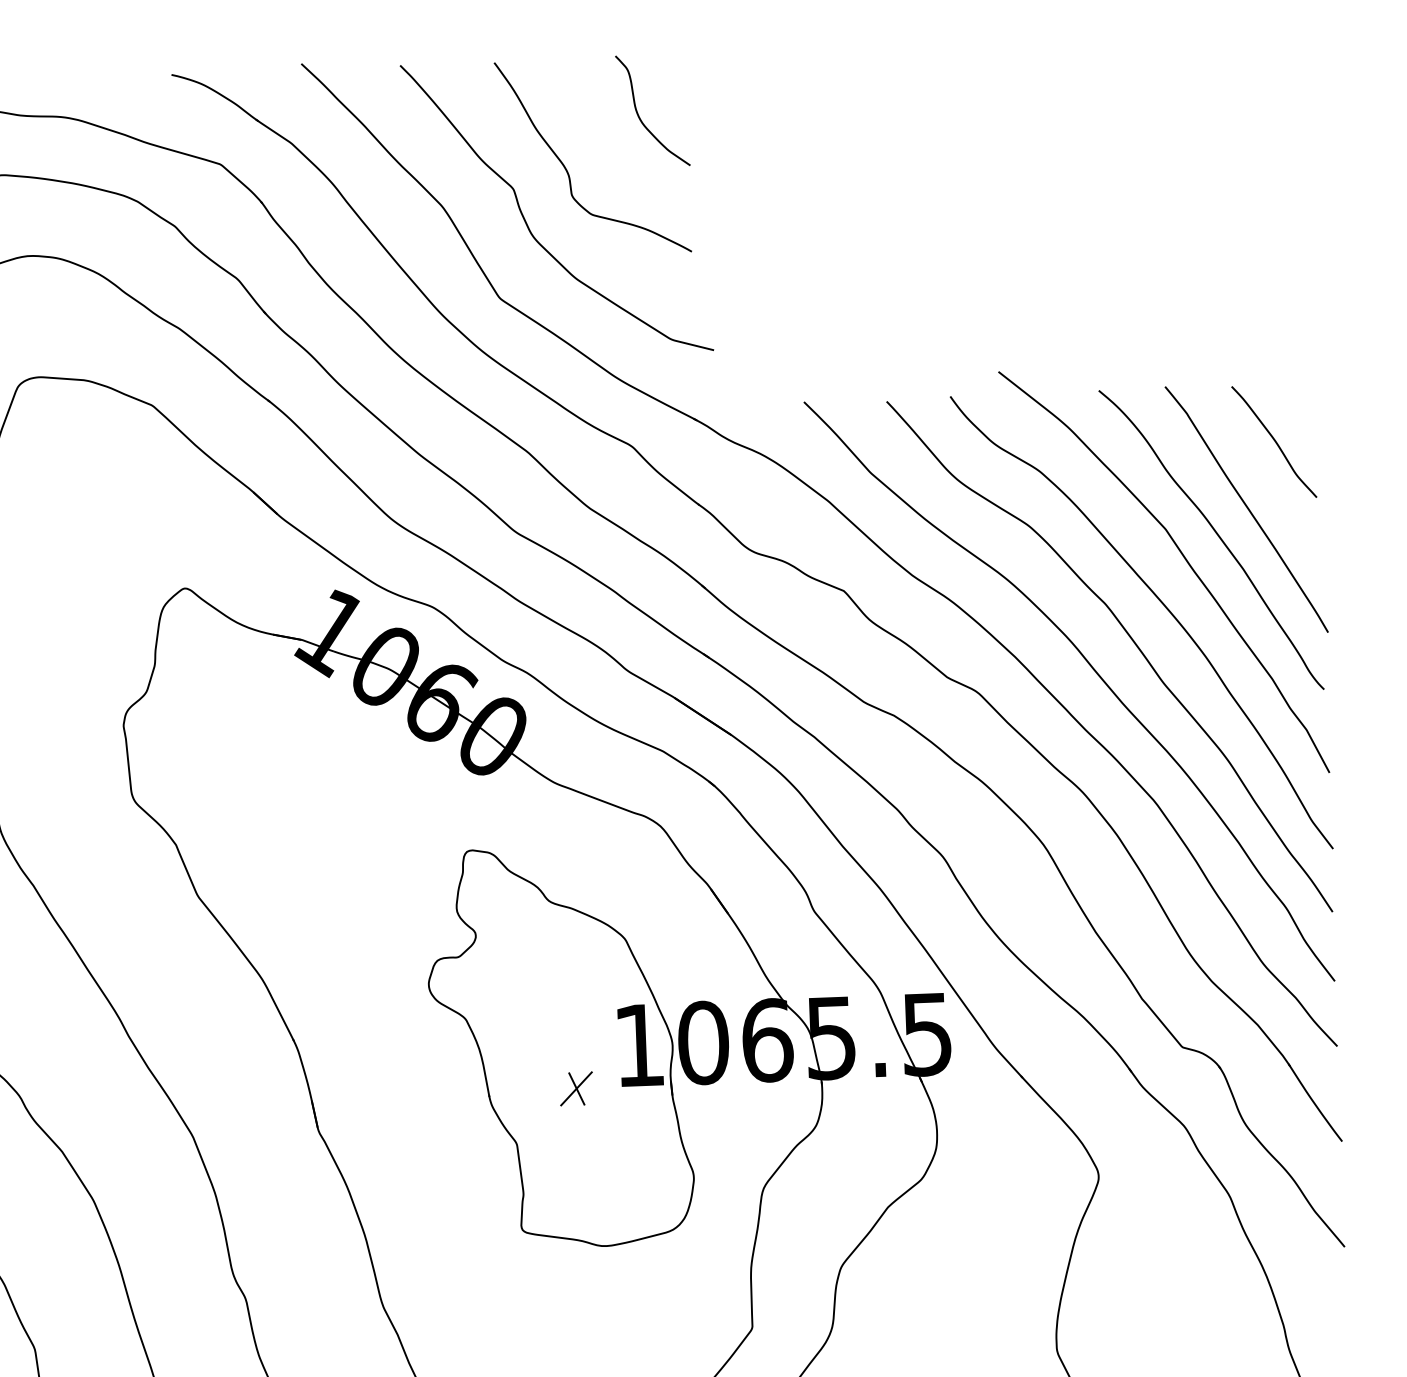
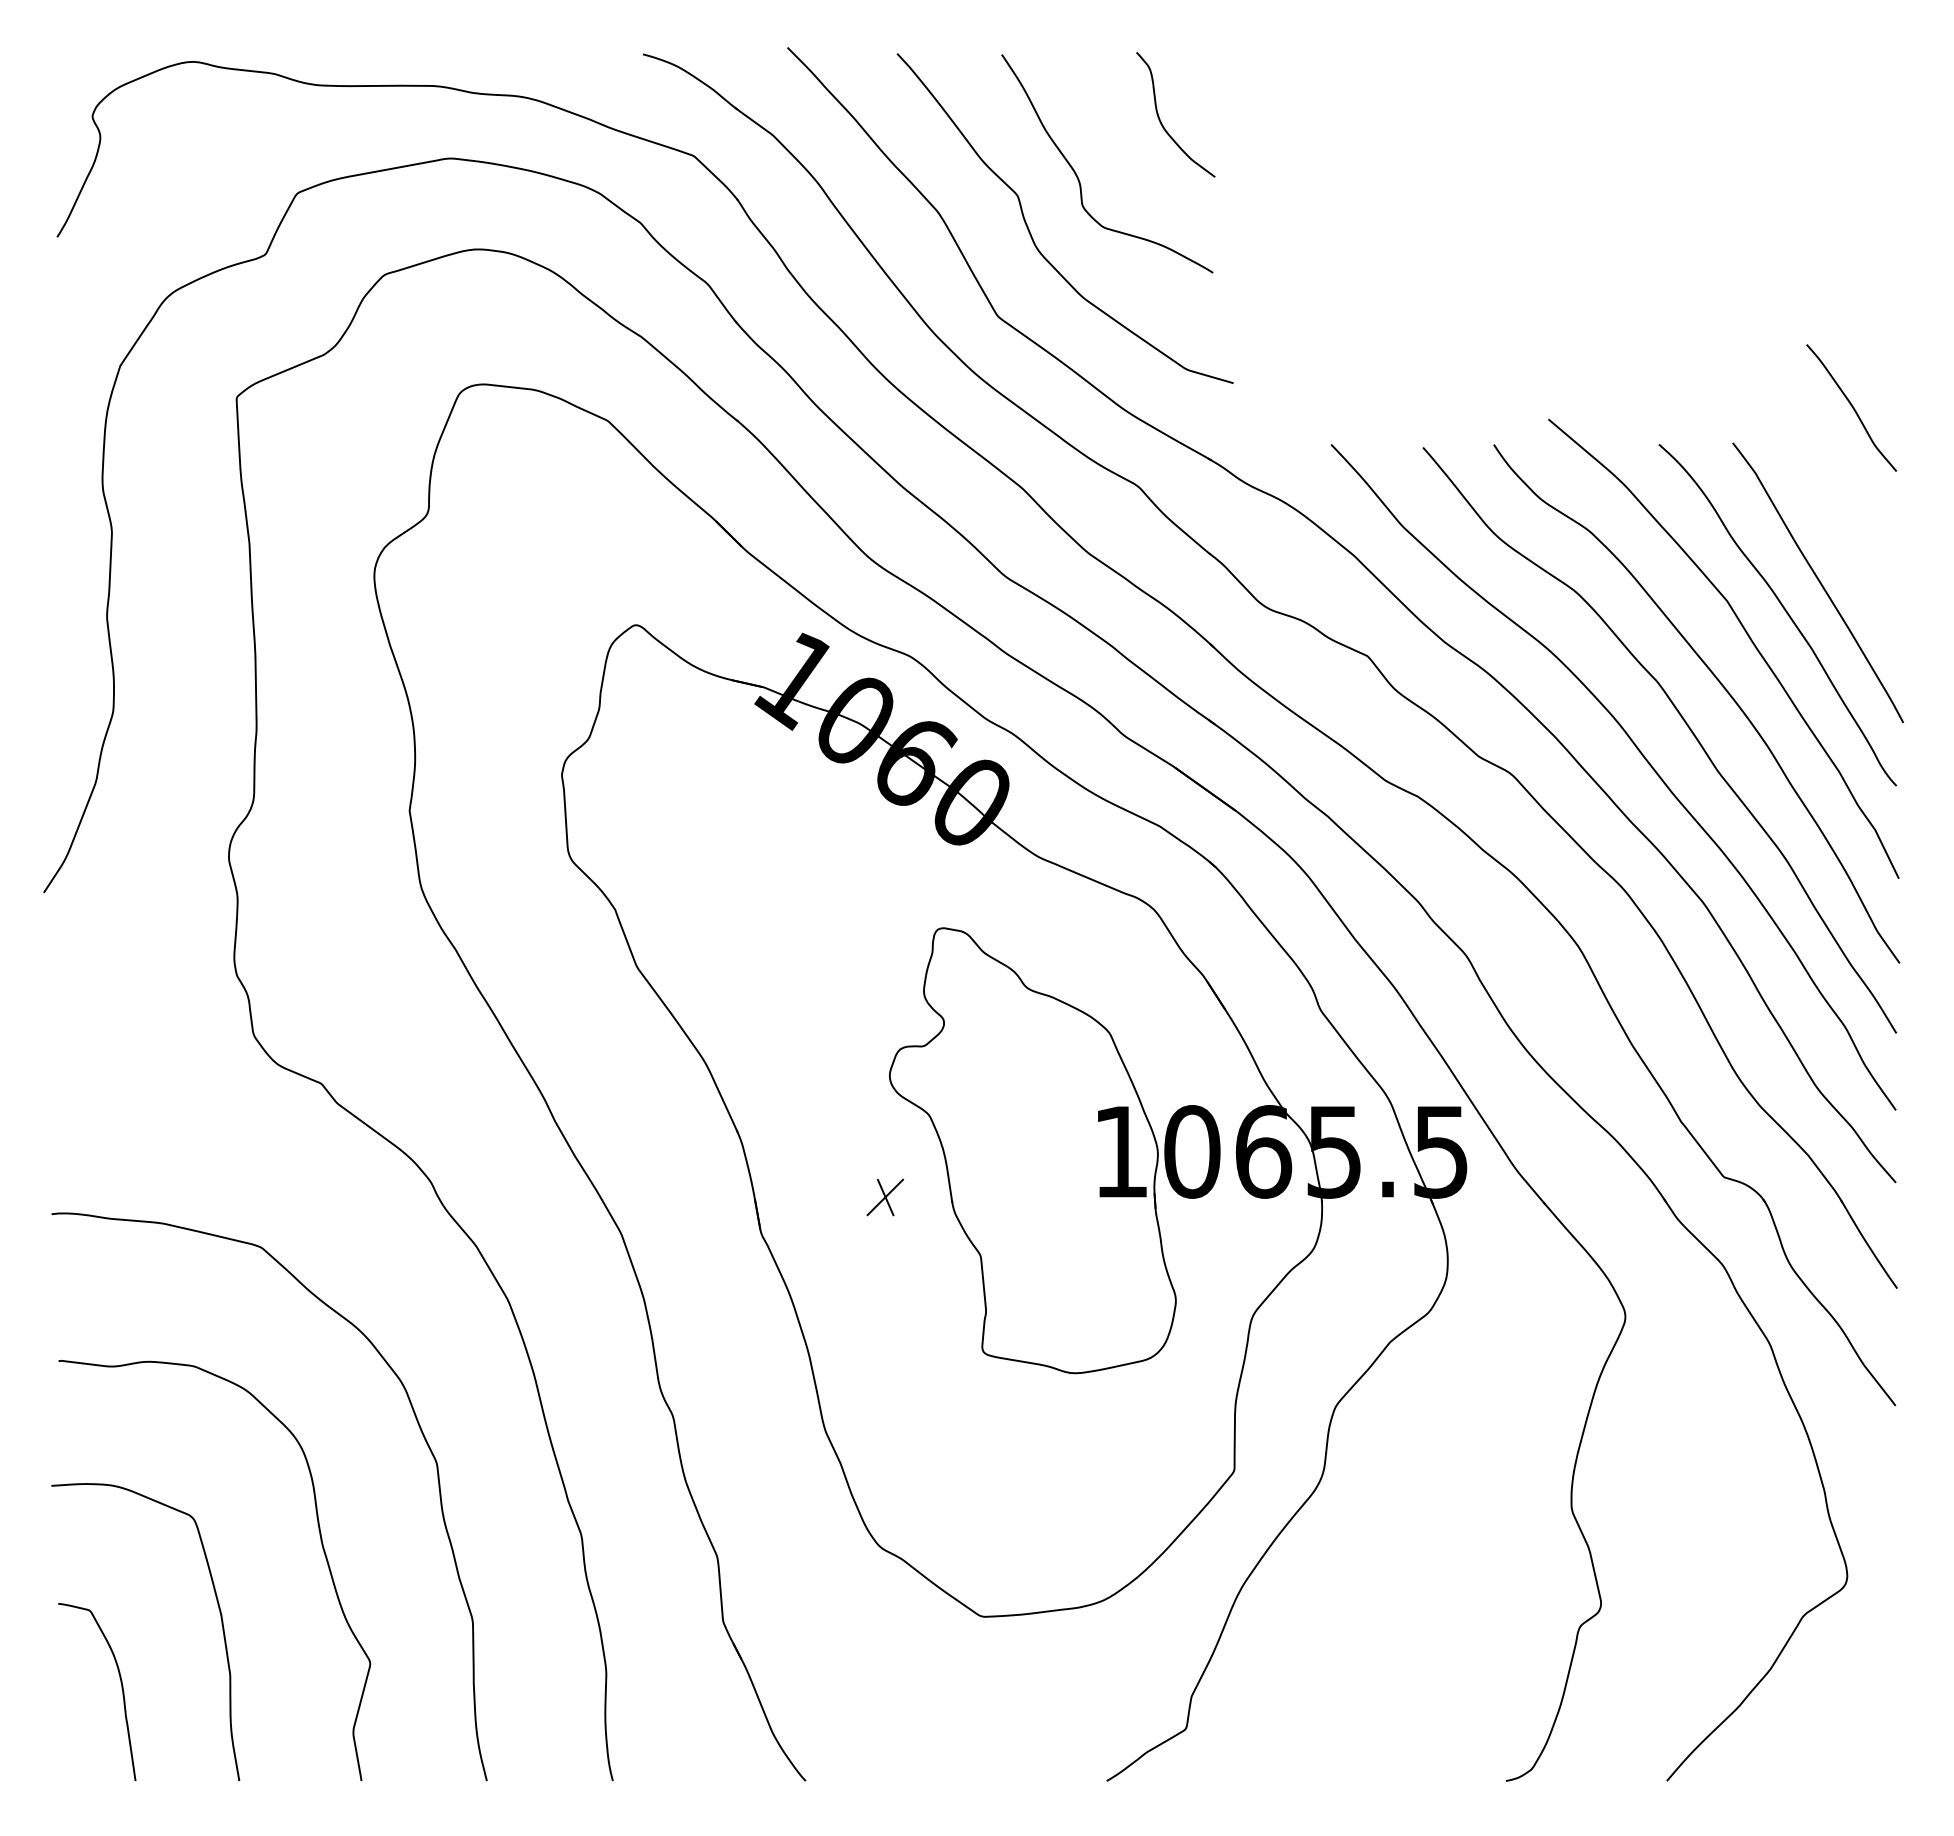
curve: (1274, 440) -> (1851, 406), moved
part: (576, 1088) -> (885, 1197), moved

